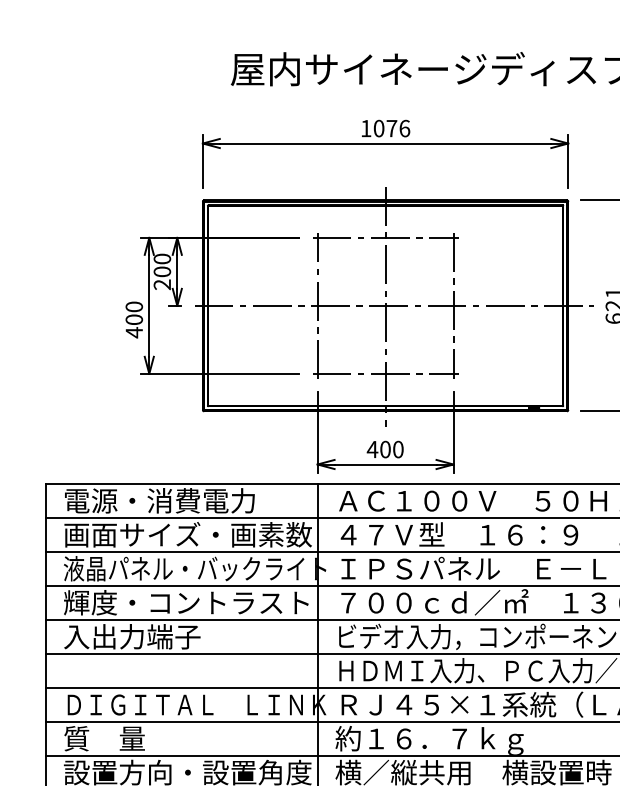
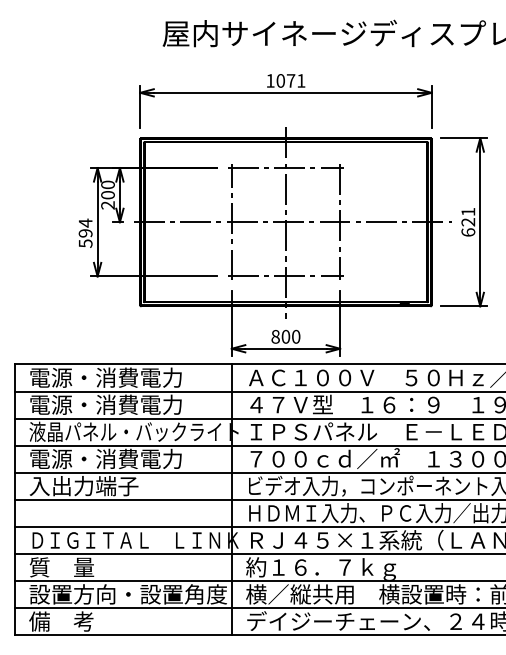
text: (405, 128) -> (301, 80), 1076 -> 1071
text: (134, 319) -> (85, 233), 400 -> 594
text: (372, 449) -> (275, 336), 400 -> 800
text: (188, 534) -> (128, 404), 画面サイズ・画素数 -> 電源・消費電力
text: (185, 602) -> (126, 458), 輝度・コントラスト -> 電源・消費電力

